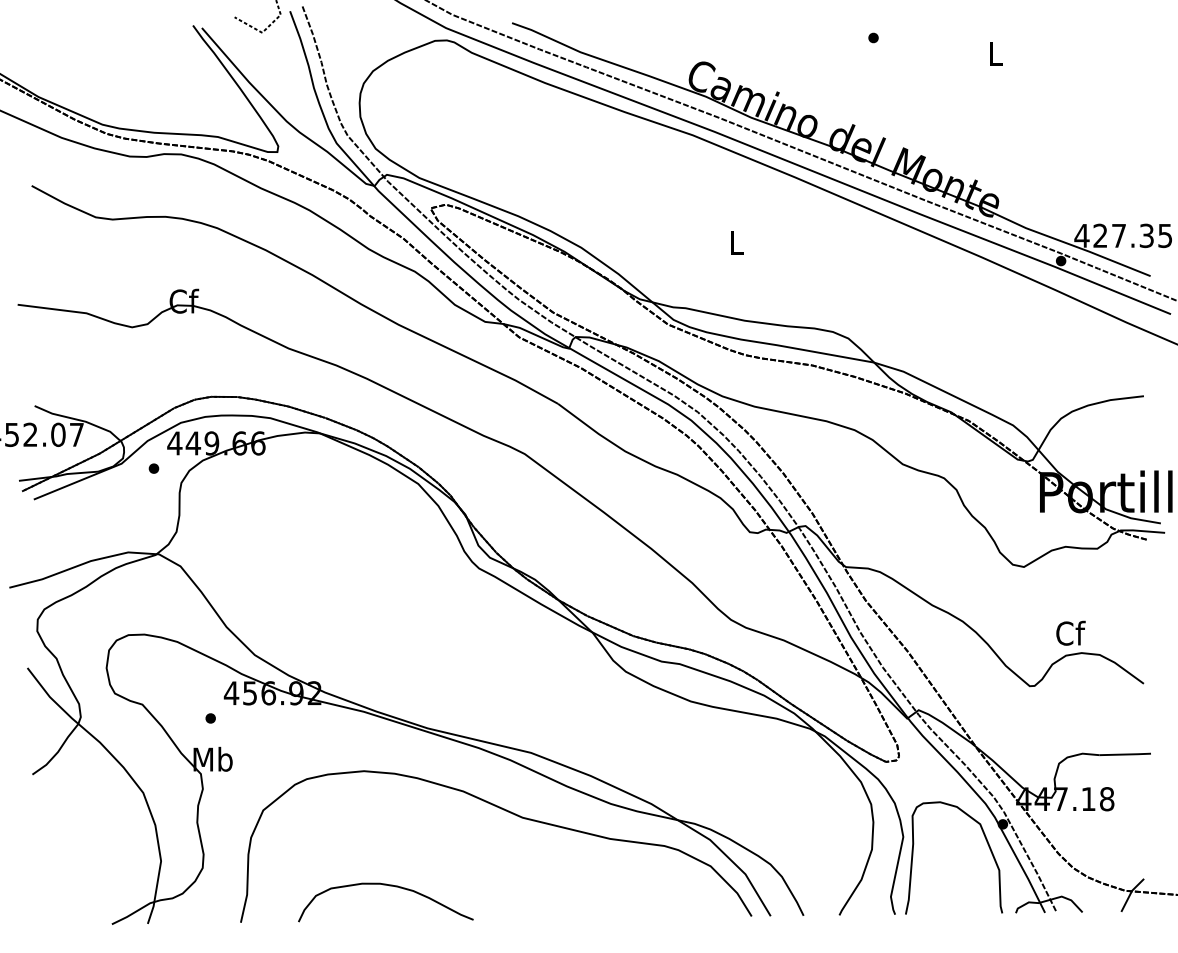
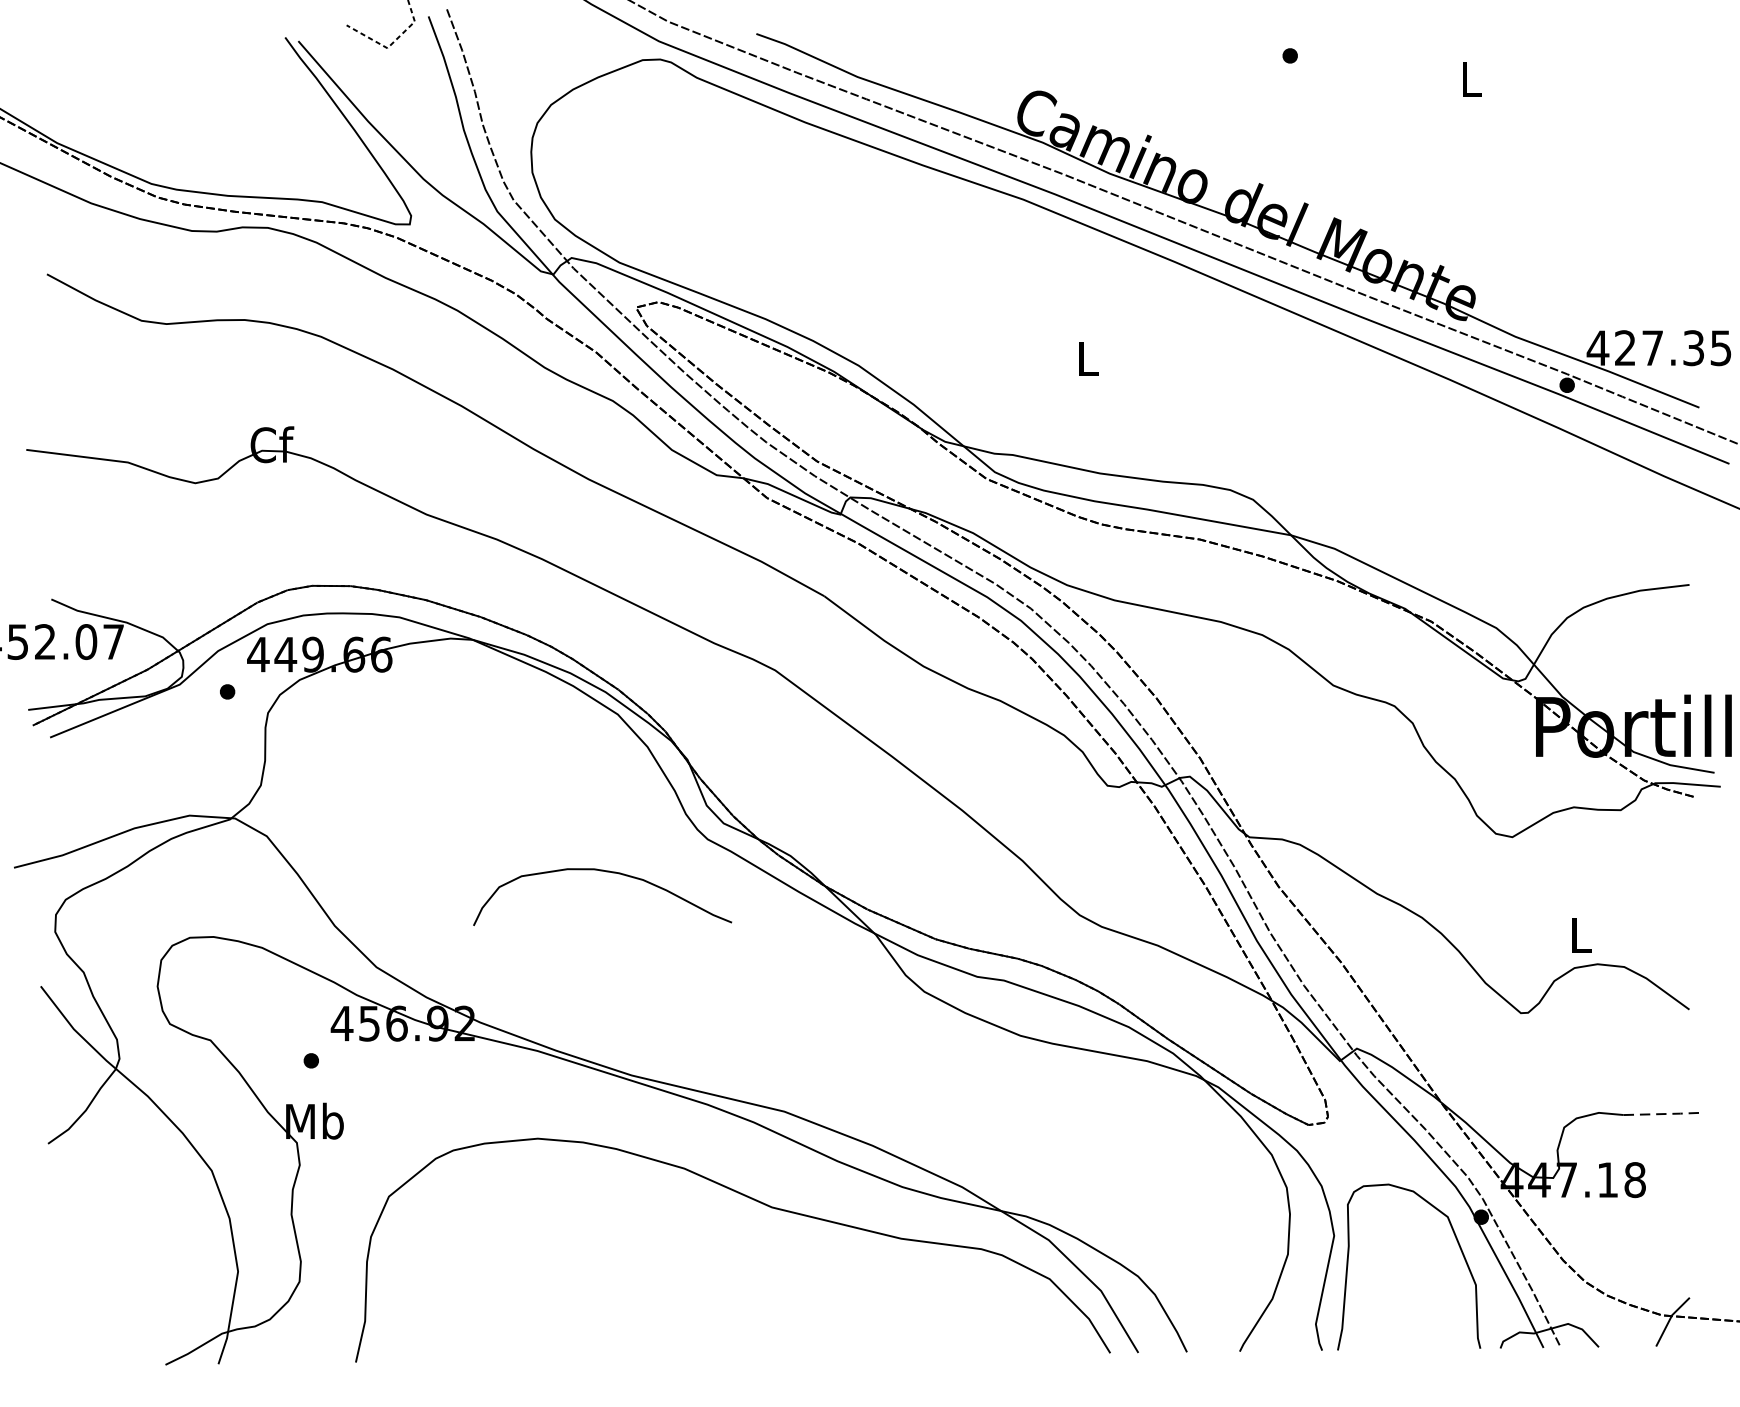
text: (1070, 632) -> (1581, 933), Cf -> L
line: (1125, 754) -> (1662, 1114), solid -> dashed
curve: (389, 886) -> (607, 873), moved

